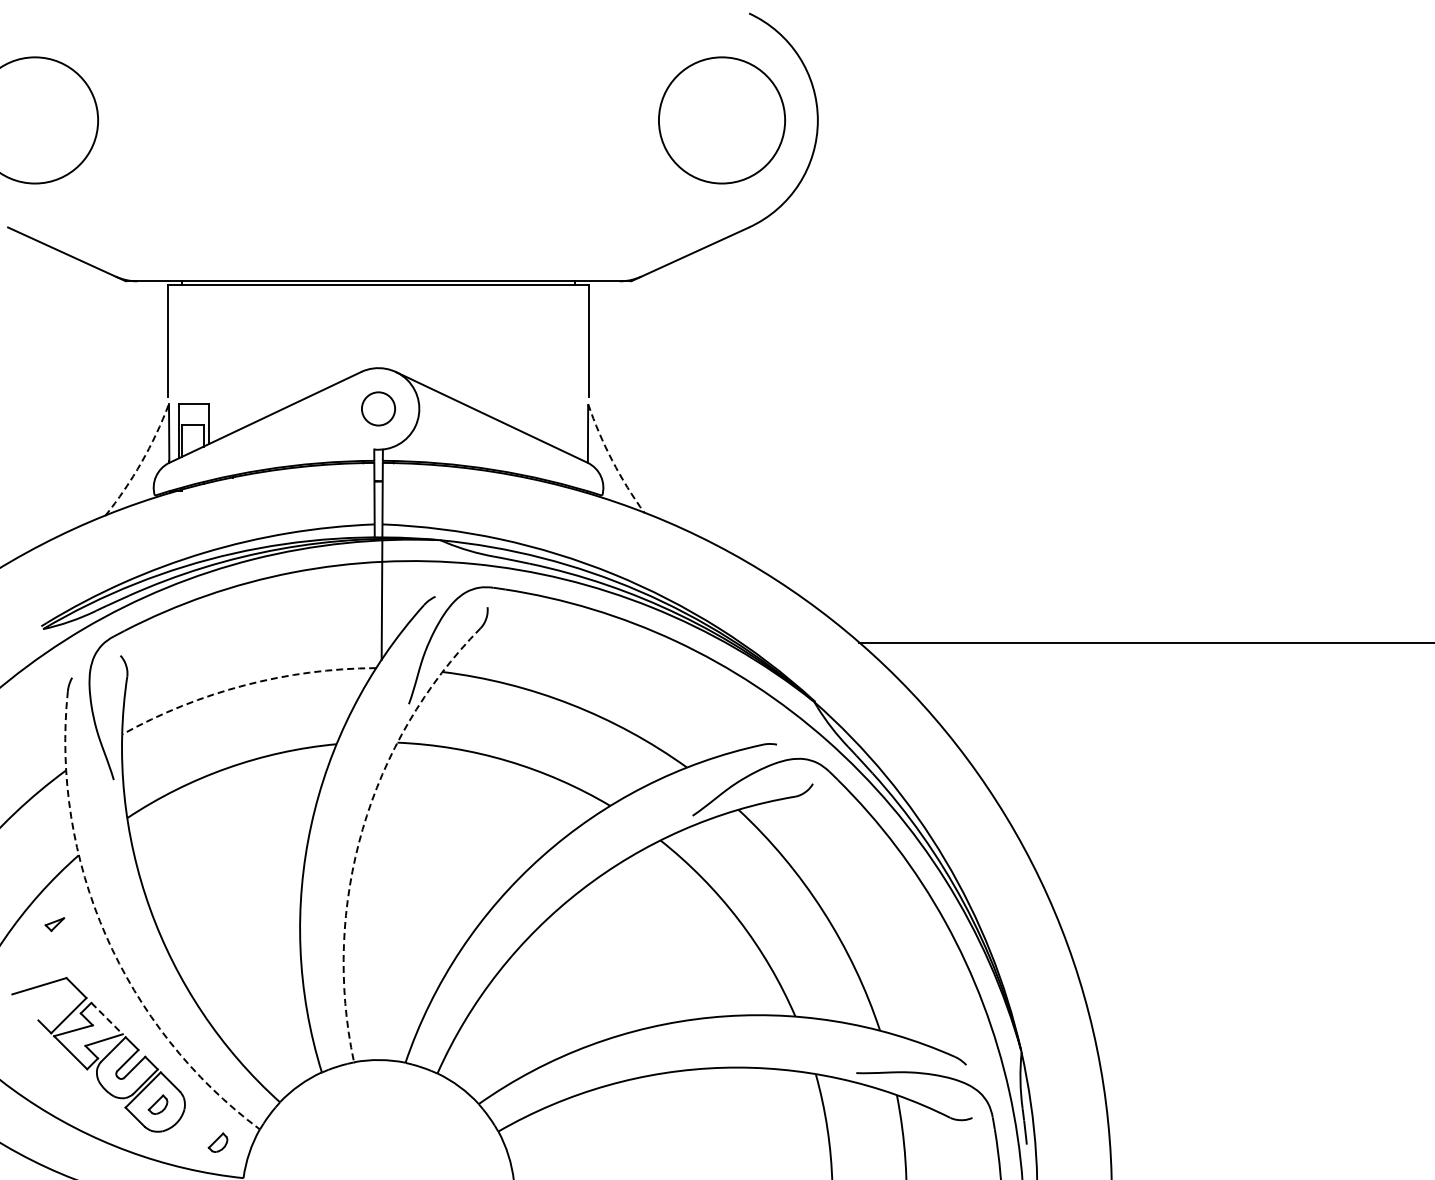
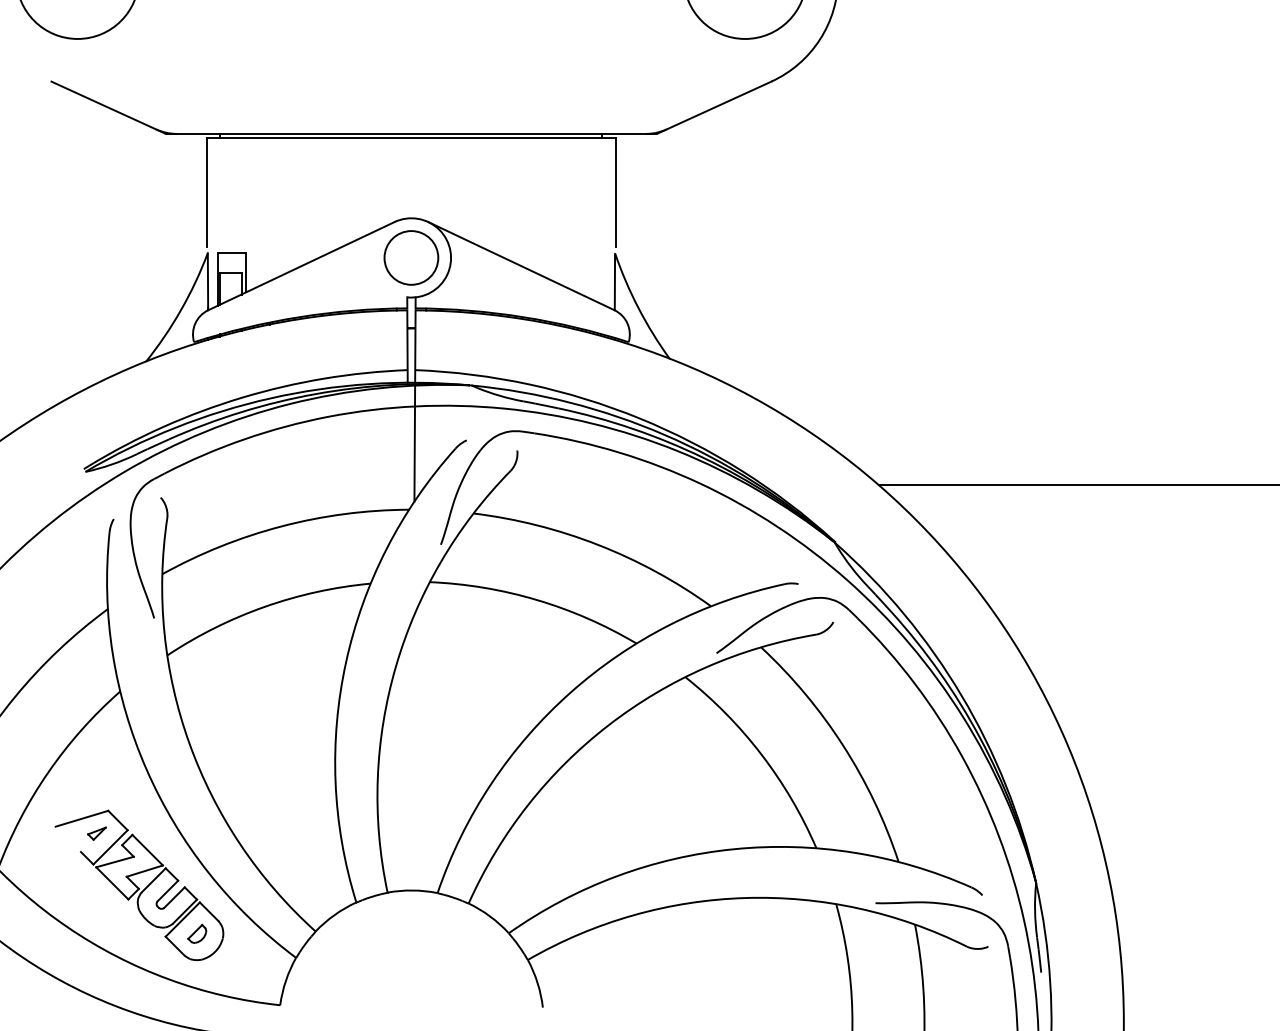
circle: (378, 408) -> (411, 257), size x1.67
arc: (612, 460) -> (638, 308), dashed -> solid
arc: (141, 462) -> (181, 309), dashed -> solid
arc: (244, 685) -> (281, 526), dashed -> solid
arc: (362, 829) -> (395, 666), dashed -> solid
part: (54, 924) -> (96, 833), moved
arc: (106, 935) -> (147, 769), dashed -> solid
line: (107, 1018) -> (148, 850), dashed -> solid
part: (217, 1142) -> (254, 970), removed

